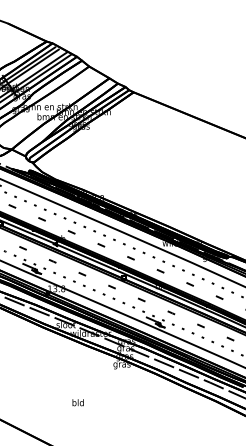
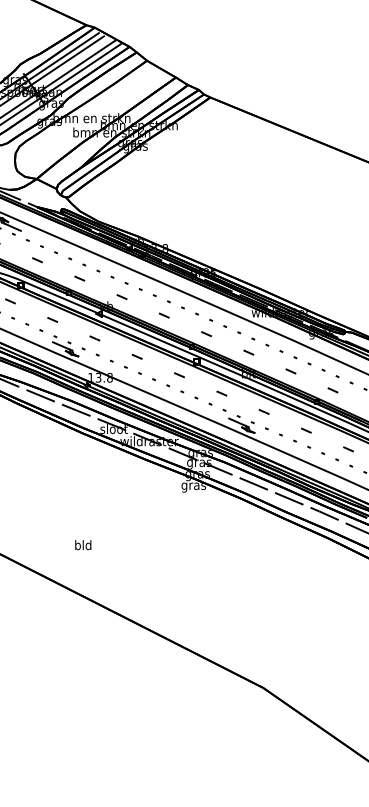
text: (78, 402) -> (83, 545), moved

